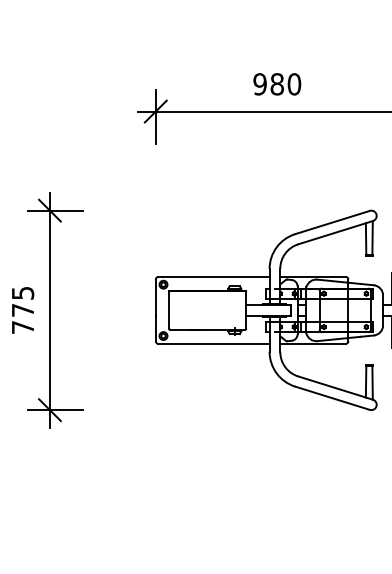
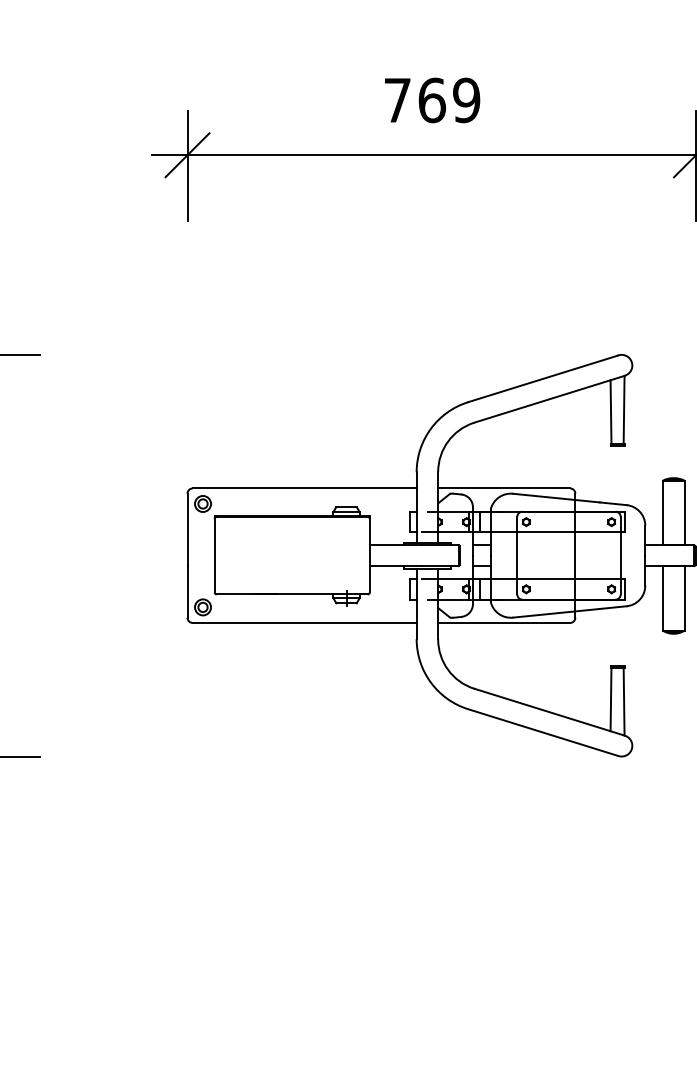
text: (277, 84) -> (432, 100), 980 -> 769

